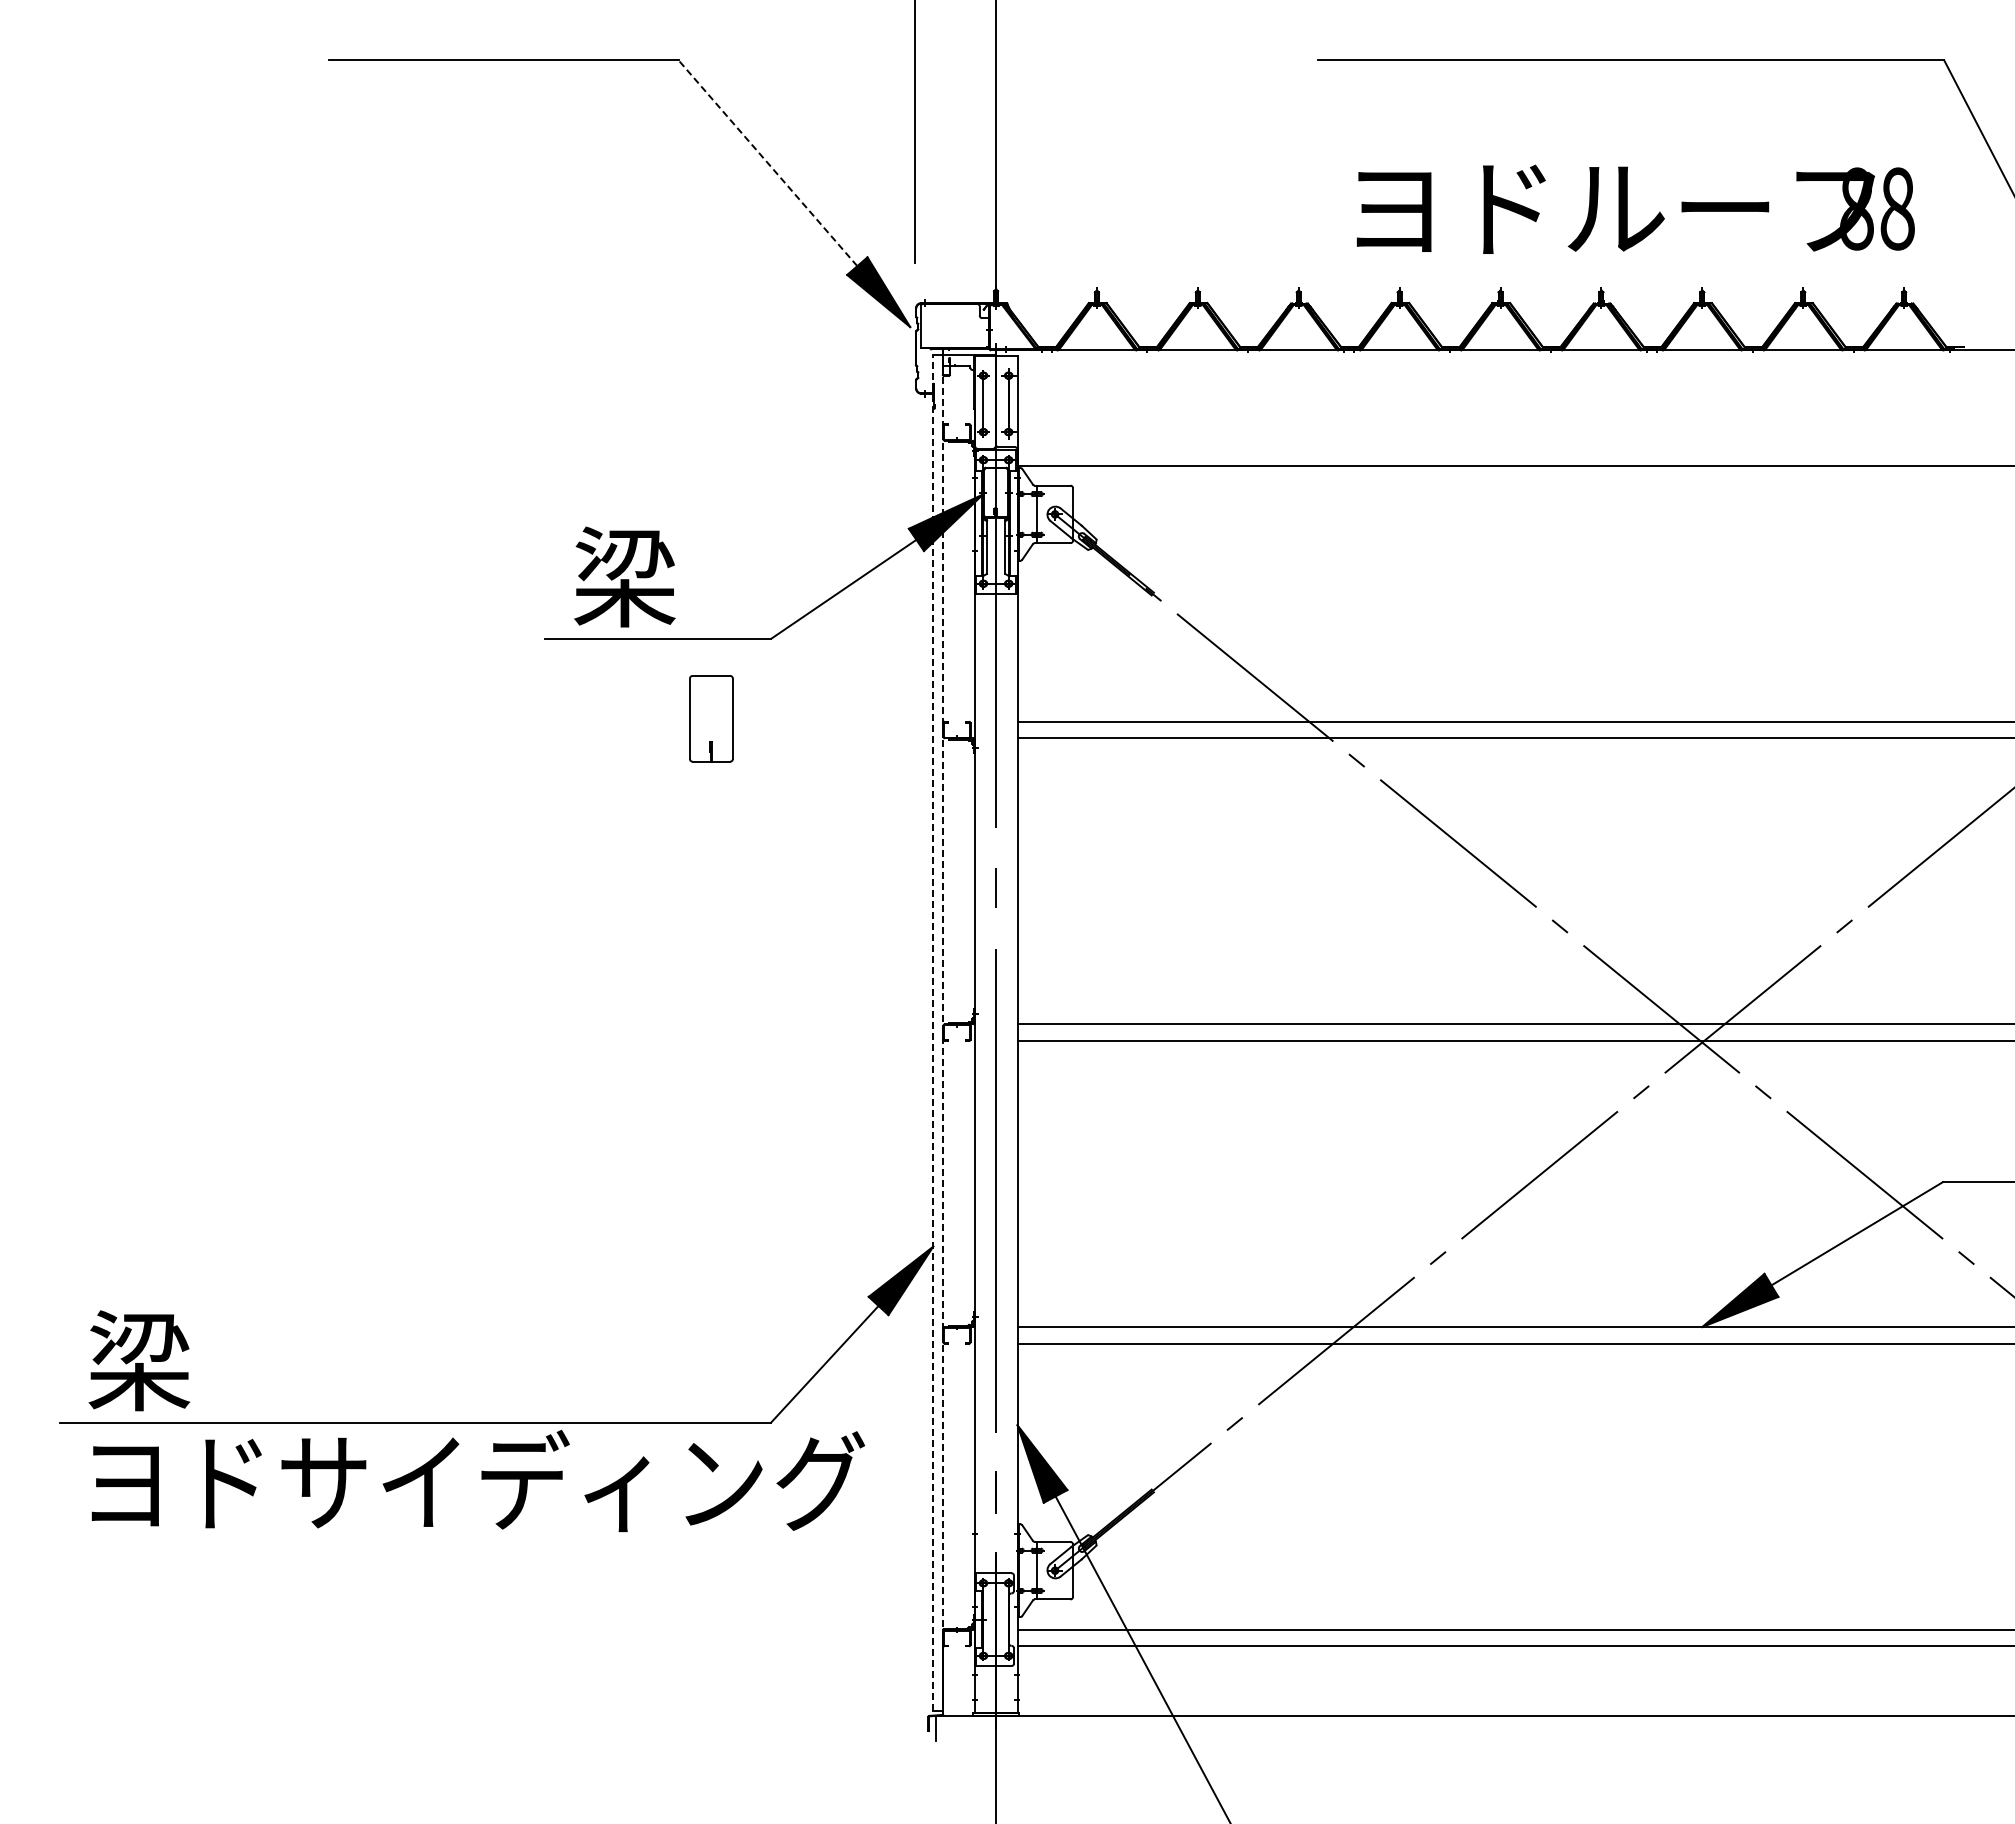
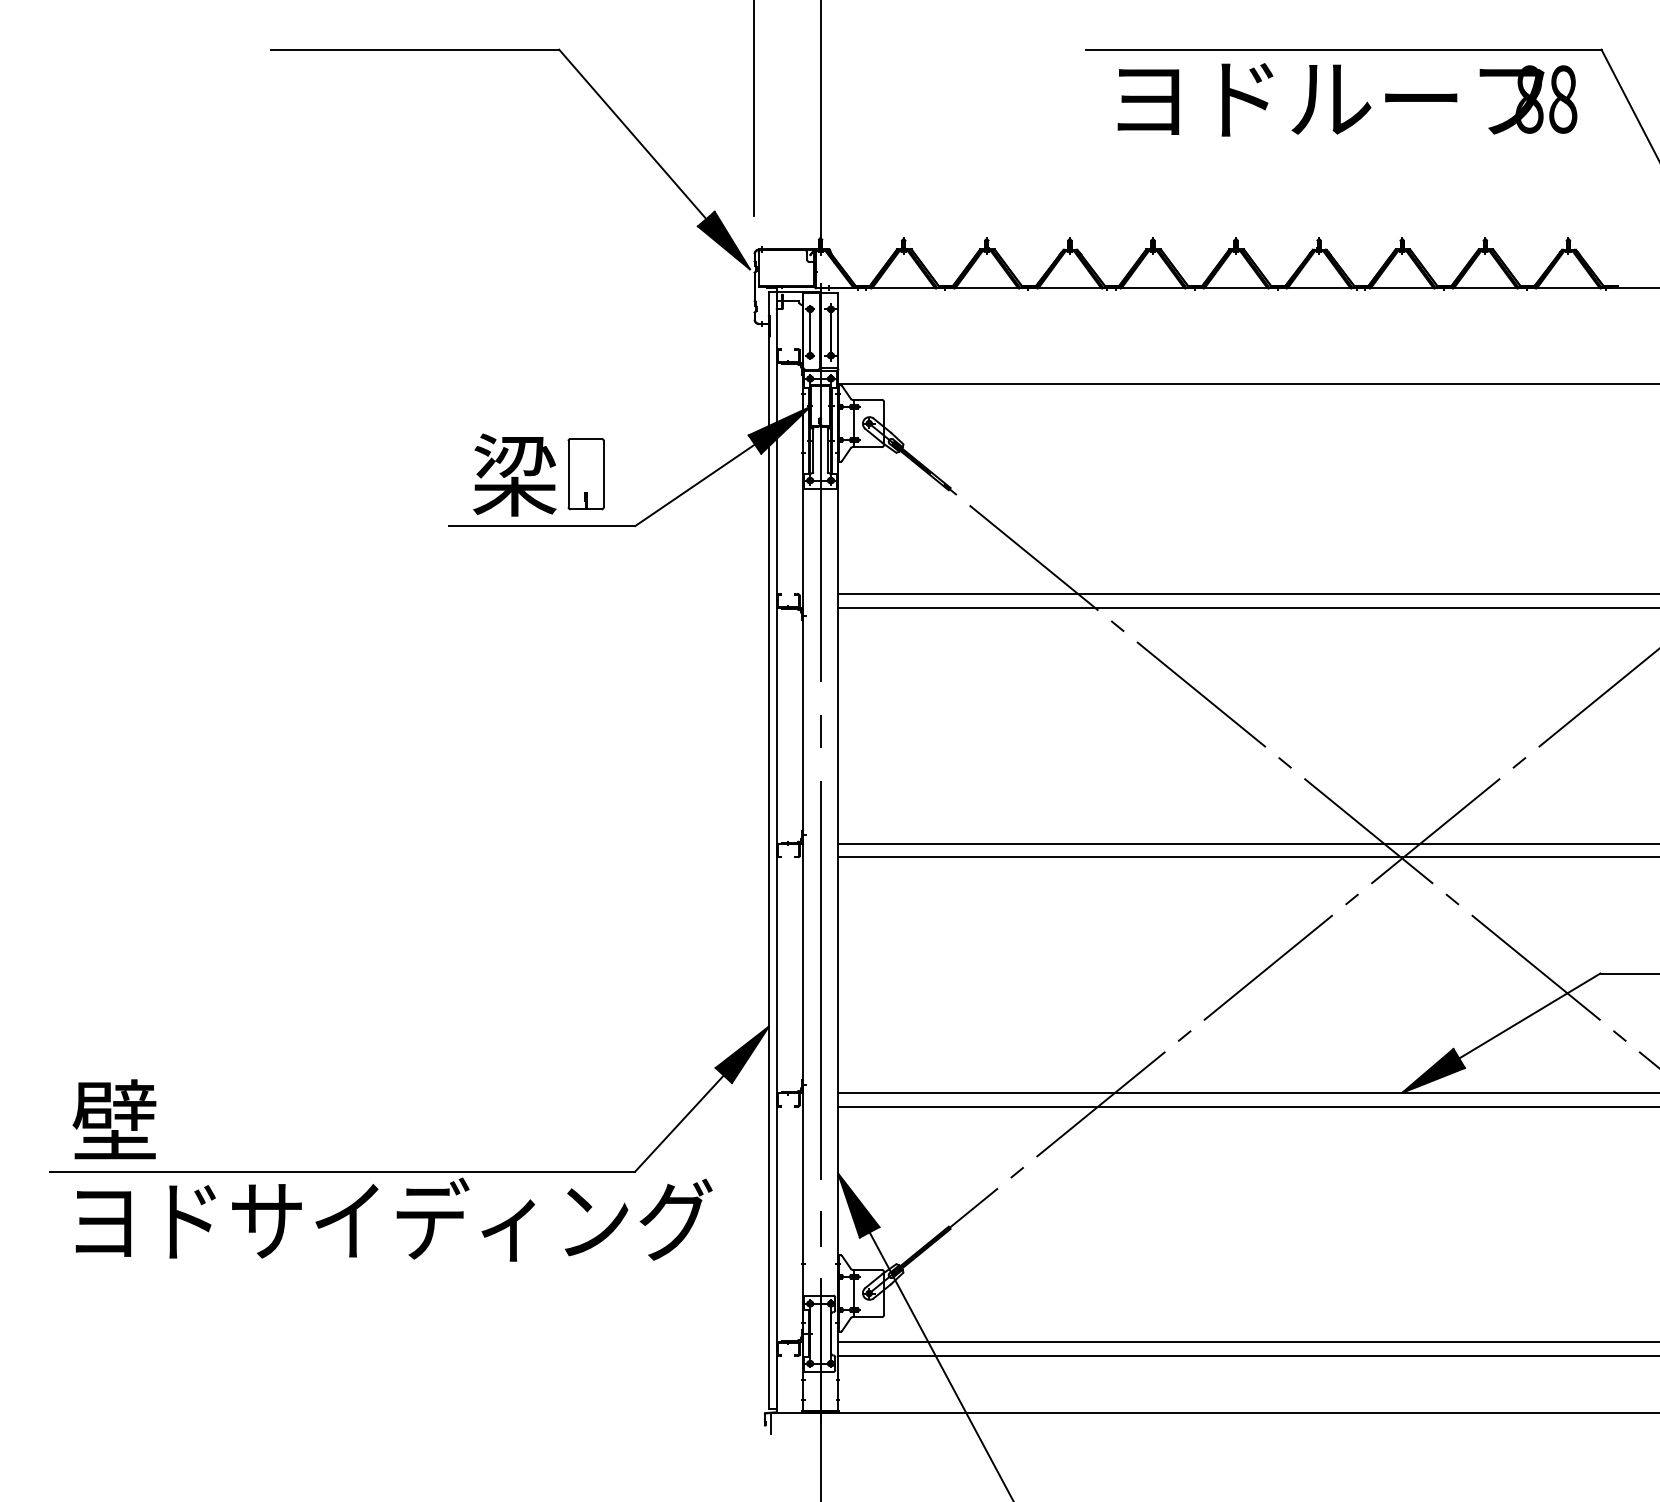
line: (767, 162) -> (632, 133), dashed -> solid
text: (1635, 208) -> (1347, 99), moved
part: (711, 718) -> (586, 473), moved
line: (933, 1032) -> (769, 850), dashed -> solid
line: (943, 1032) -> (777, 850), dashed -> solid
text: (138, 1360) -> (114, 1120), 梁 -> 壁

